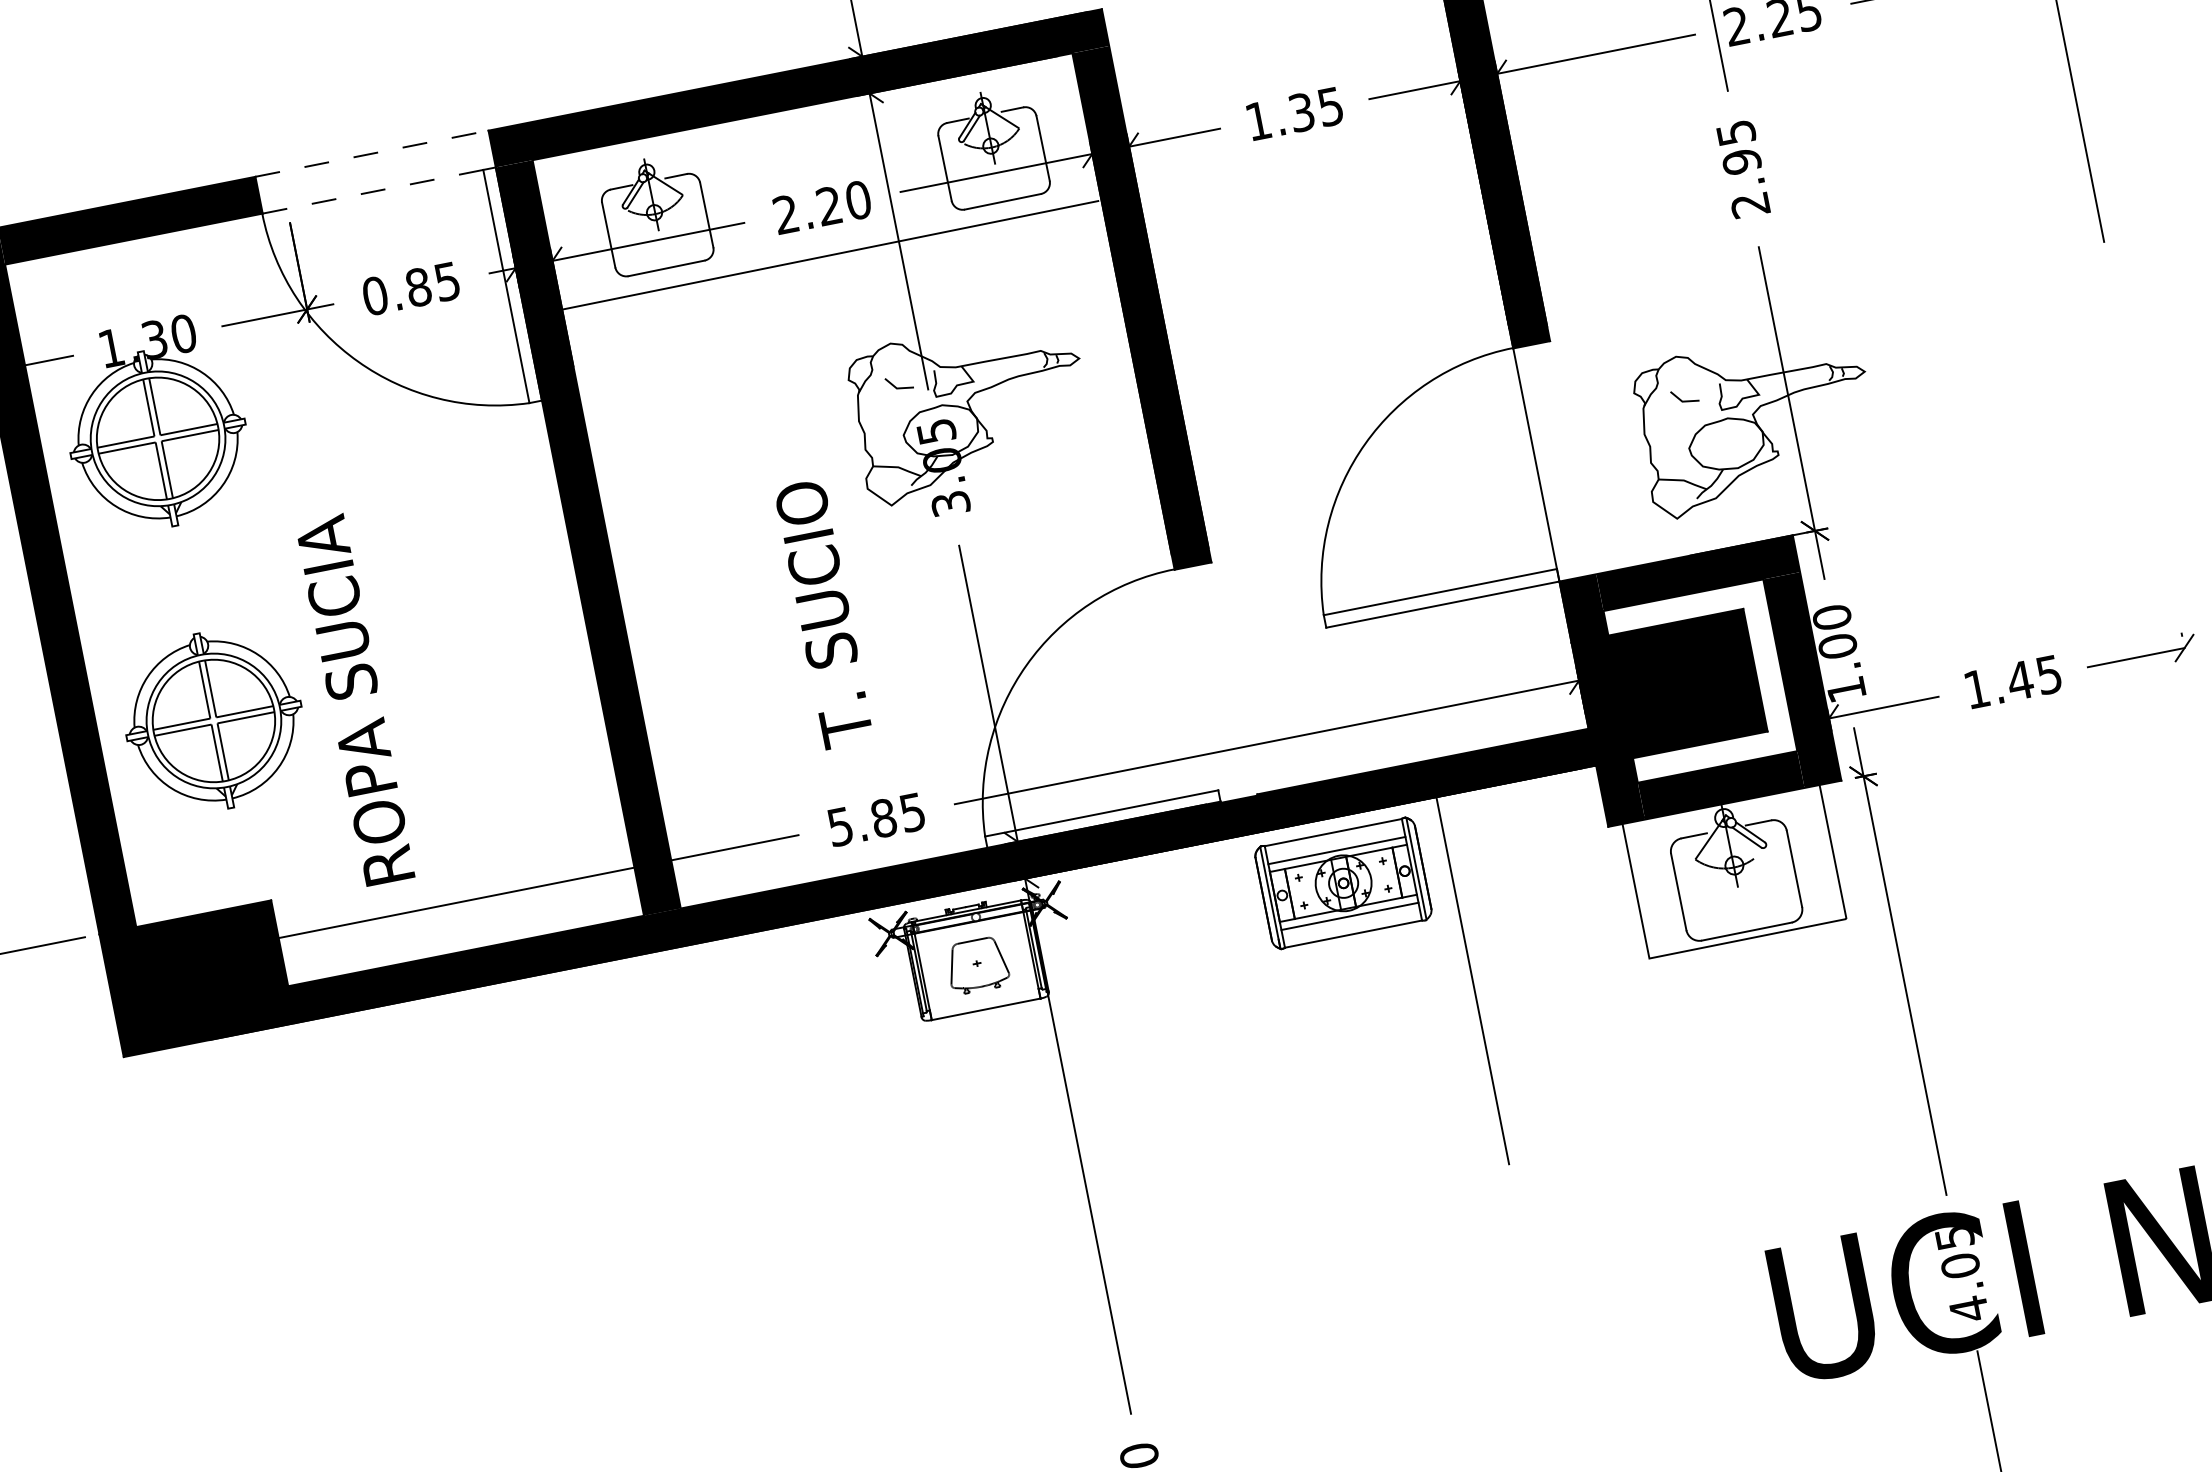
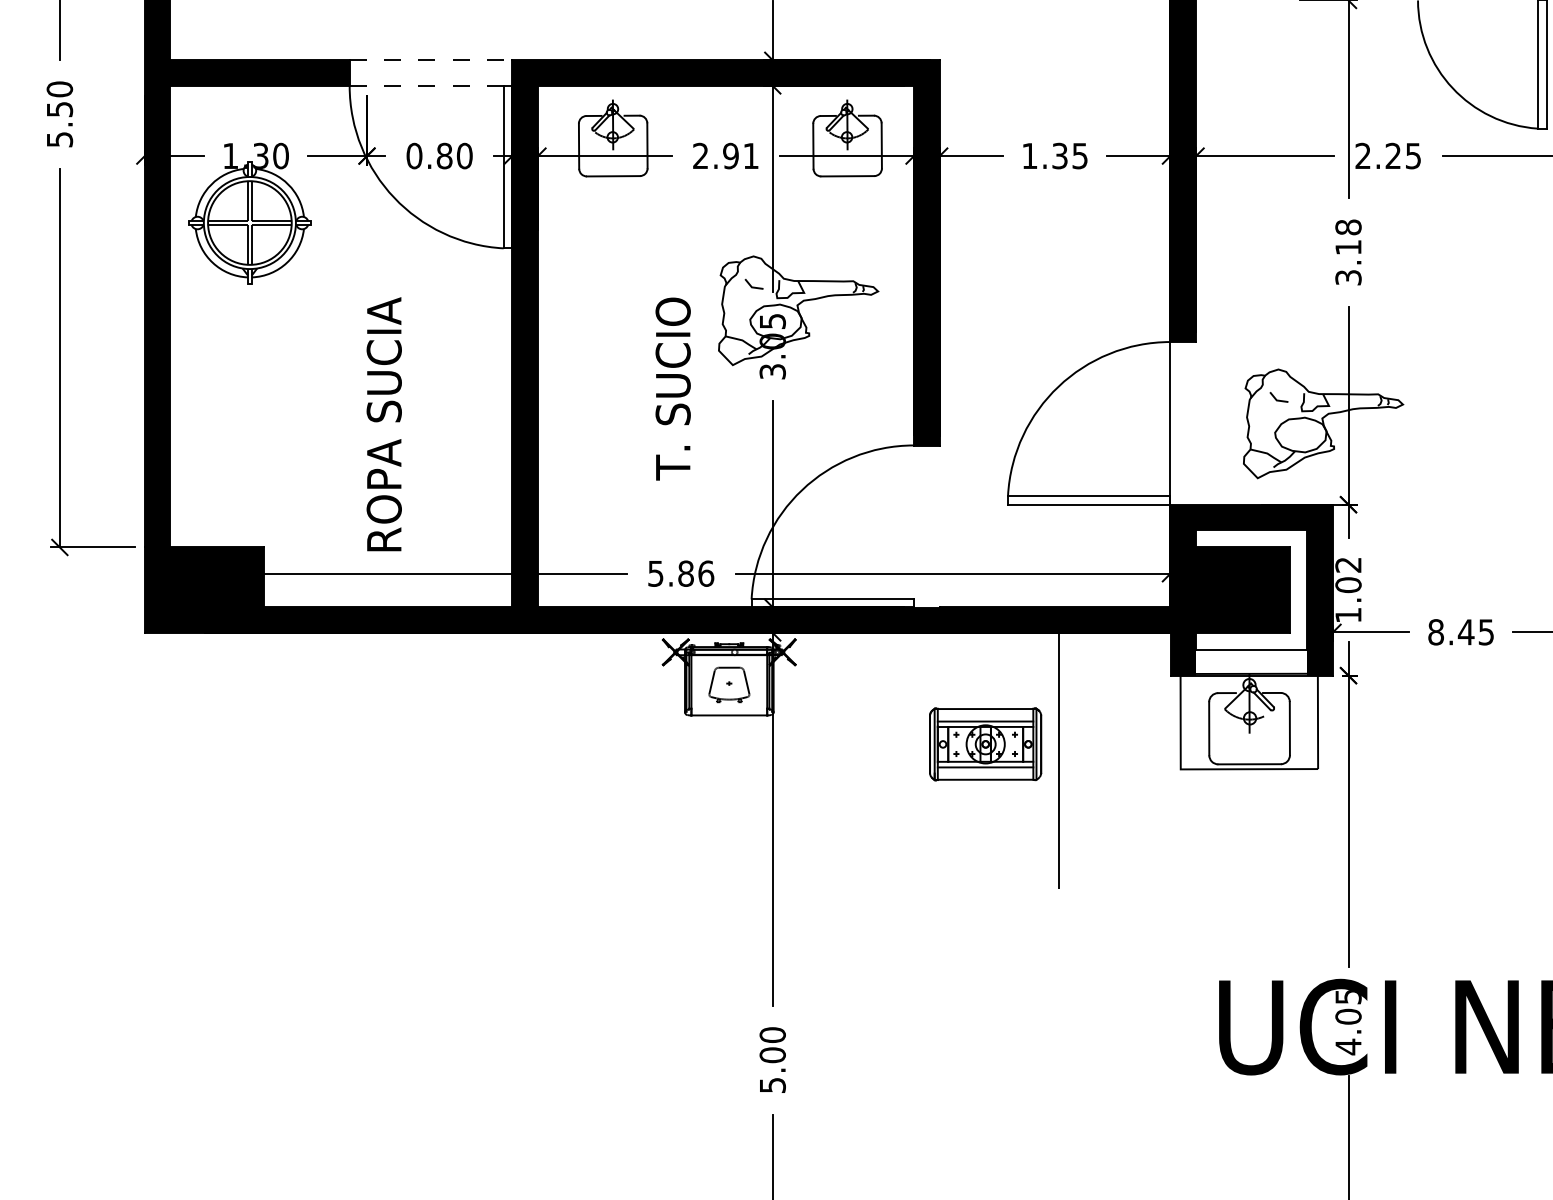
text: (1743, 168) -> (1348, 252), 2.95 -> 3.18
text: (844, 202) -> (741, 155), 2.20 -> 2.91
line: (829, 255) -> (724, 189), removed
text: (446, 280) -> (464, 155), 0.85 -> 0.80
text: (823, 613) -> (672, 388), moved
text: (1831, 616) -> (1348, 564), 1.00 -> 1.02
text: (1976, 689) -> (1435, 632), 1.45 -> 8.45
text: (353, 700) -> (383, 424), moved
part: (213, 720) -> (249, 419), removed
fill: (1720, 784) -> (1251, 662), removed
text: (913, 812) -> (706, 573), 5.85 -> 5.86
part: (1343, 883) -> (985, 744), moved

